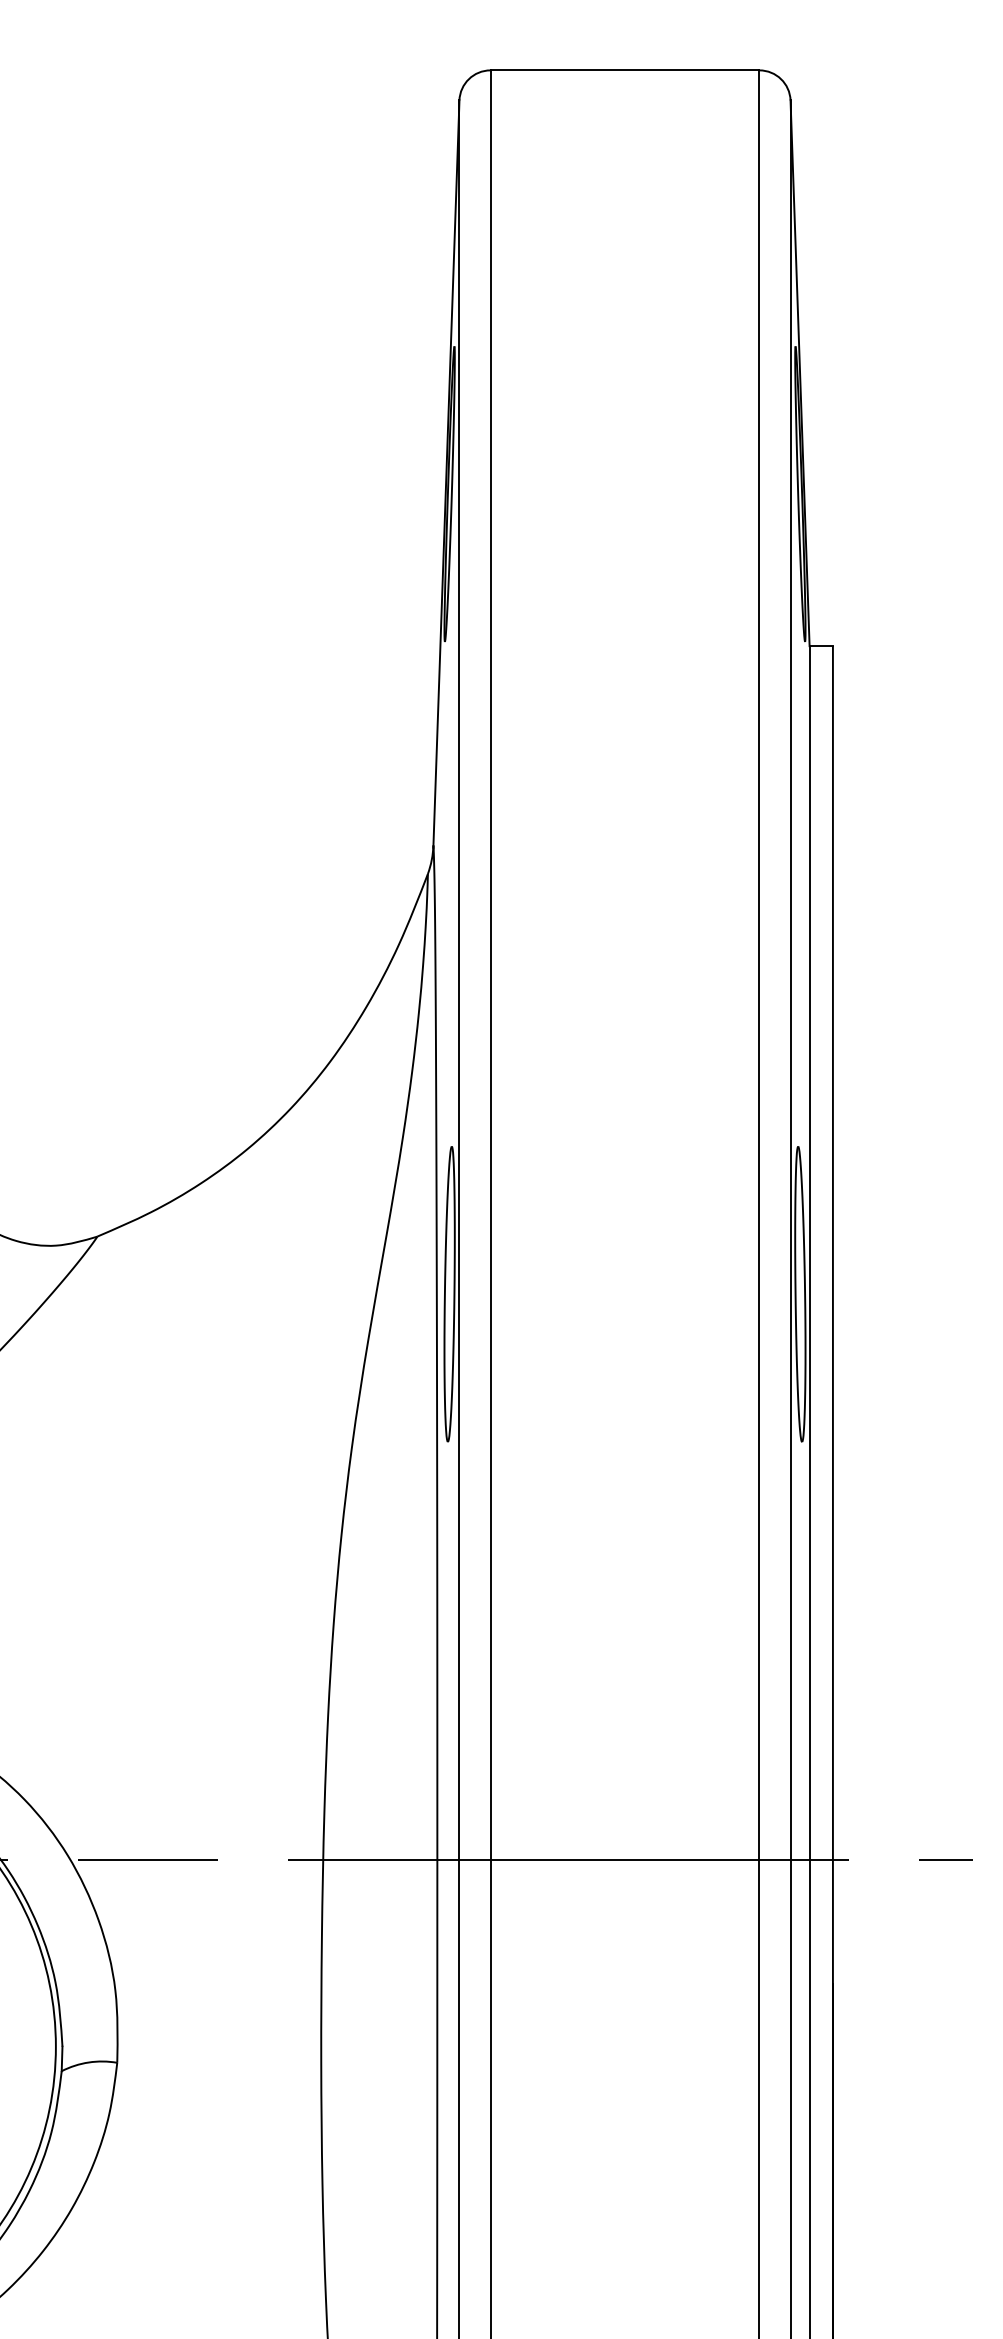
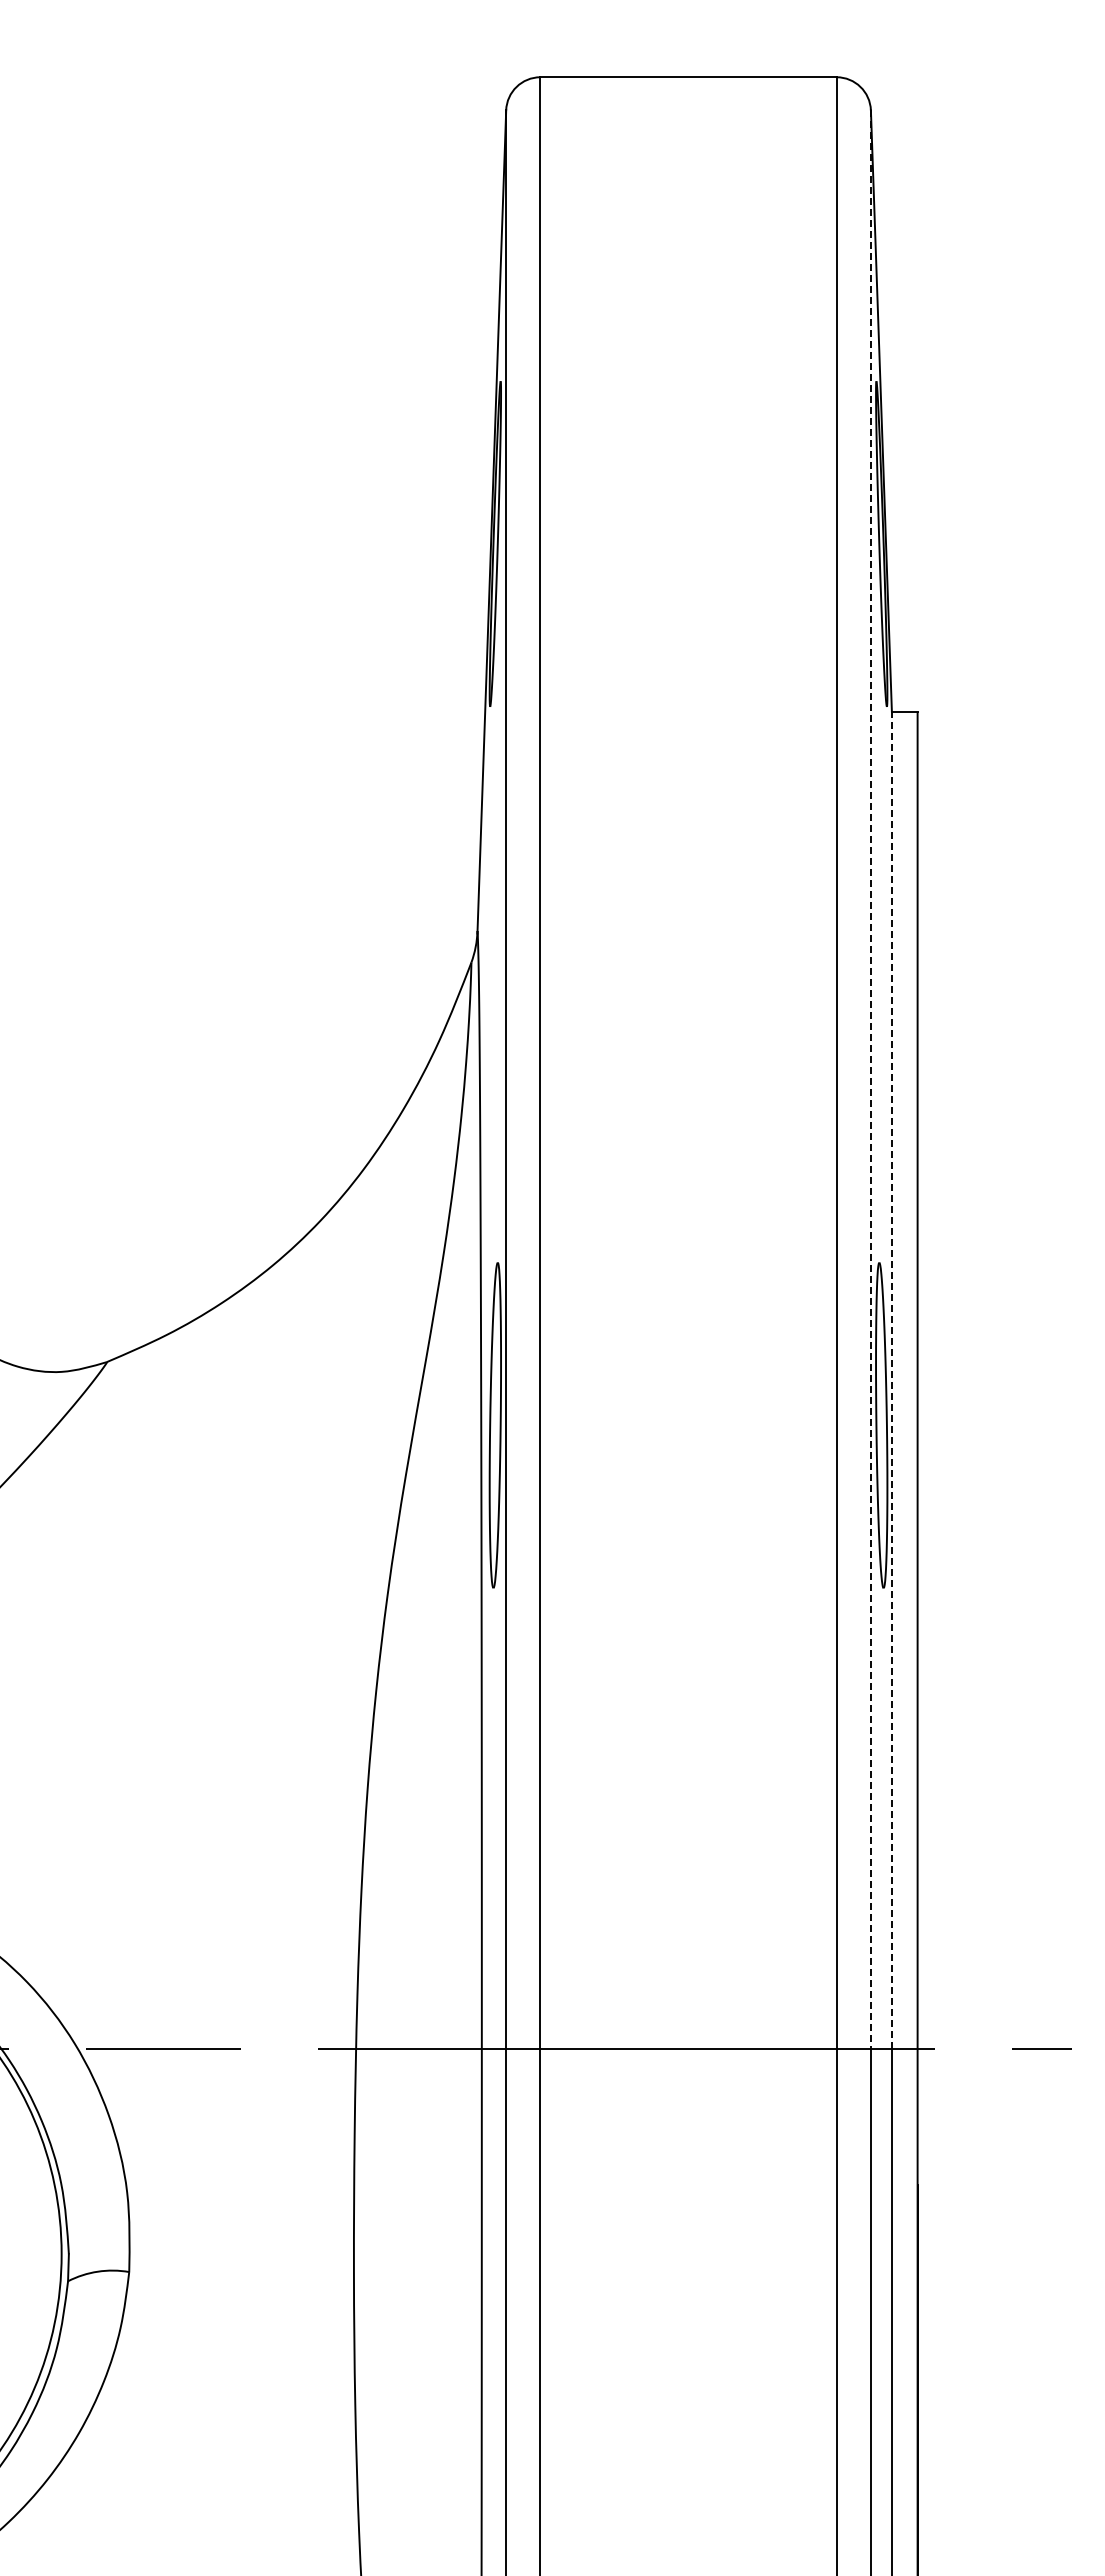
line: (790, 980) -> (870, 1079), solid -> dashed
line: (809, 1253) -> (891, 1380), solid -> dashed

